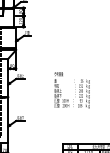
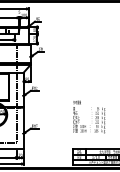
text: (72, 89) -> (89, 116), moved

